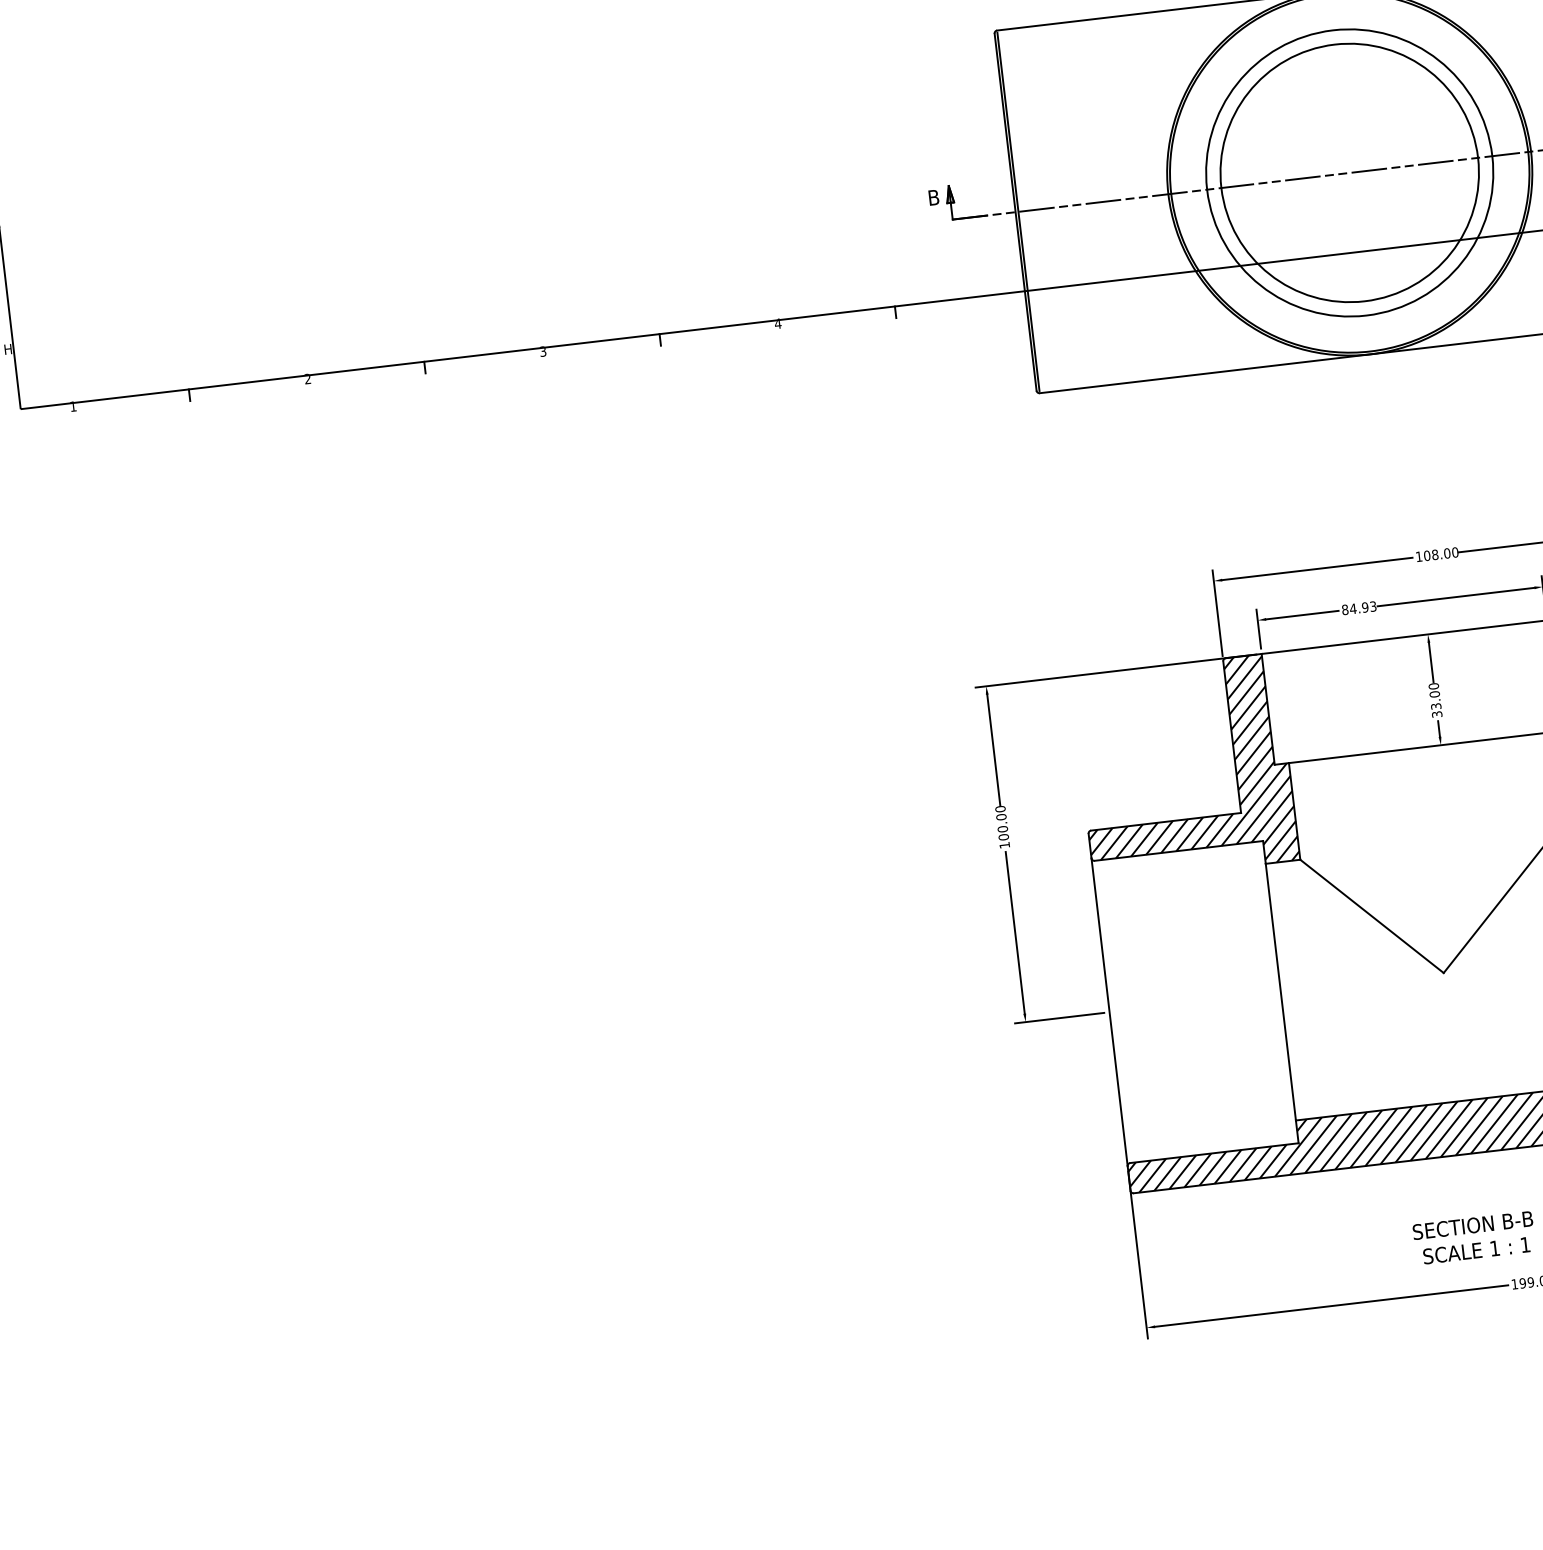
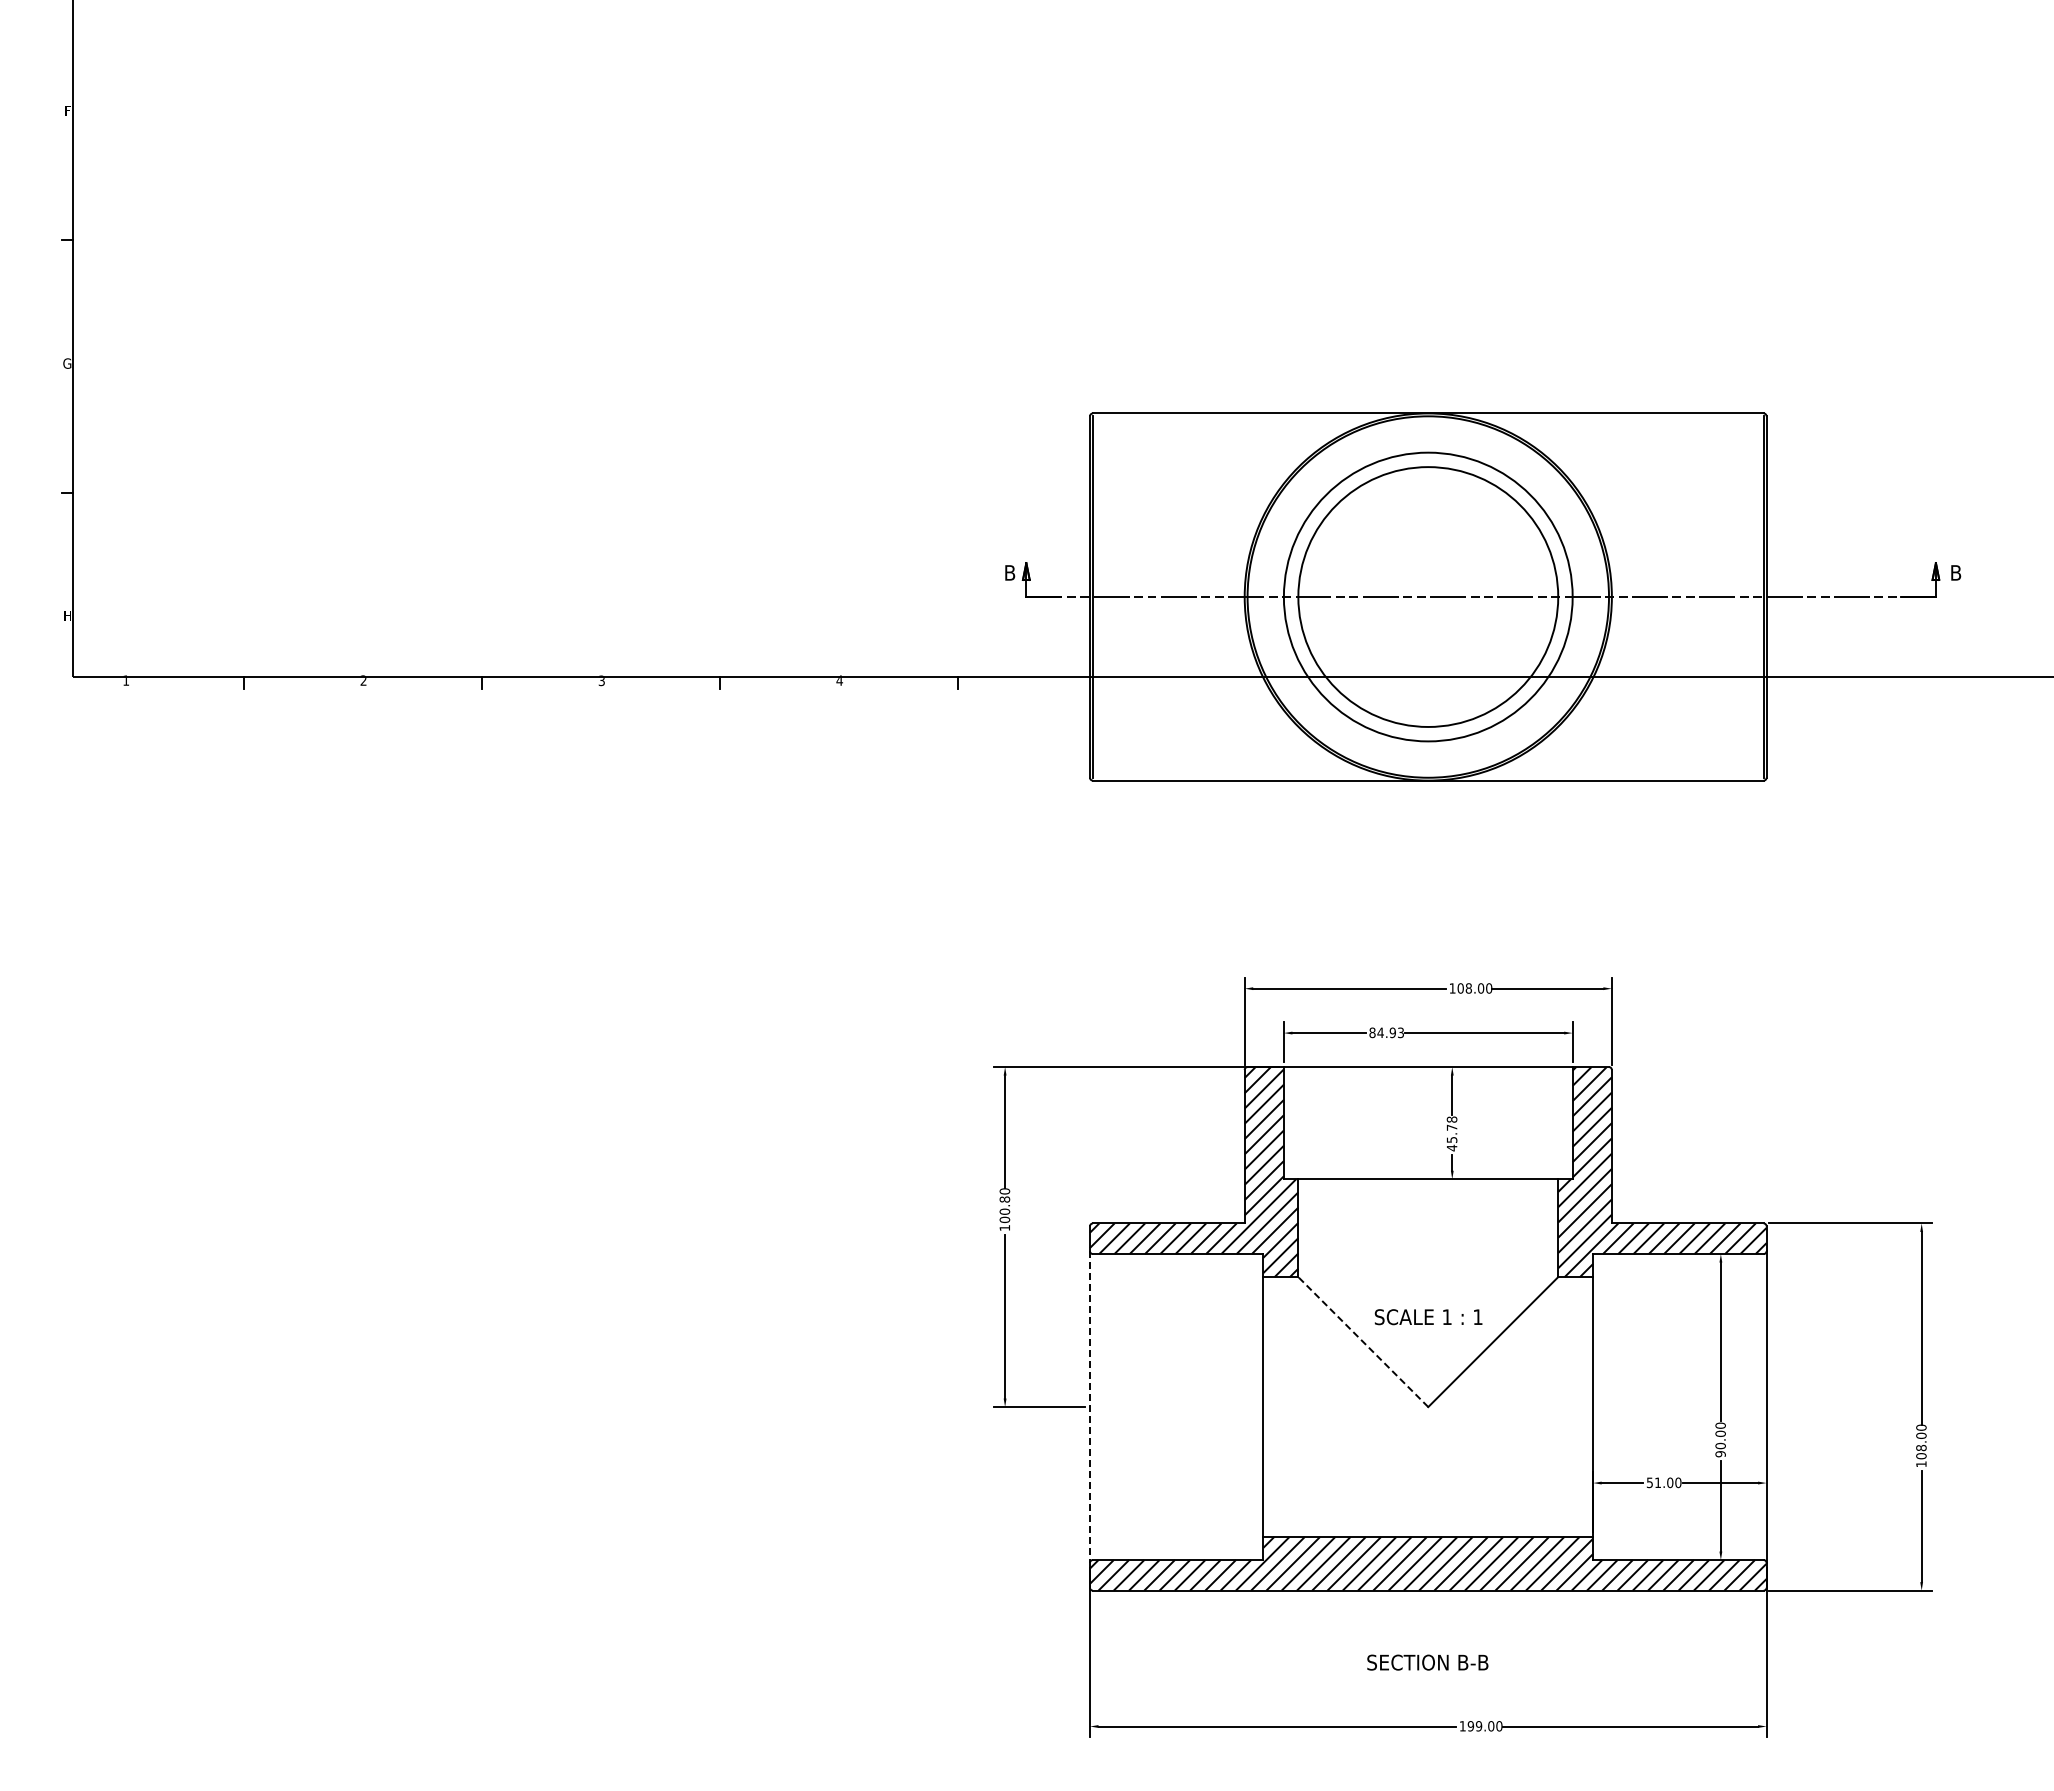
text: (1434, 700) -> (1451, 1133), 33.00 -> 45.78
text: (1001, 817) -> (1004, 1199), 100.00 -> 100.80
line: (1372, 916) -> (1363, 1342), solid -> dashed
line: (1110, 1012) -> (1090, 1407), solid -> dashed
text: (1476, 1250) -> (1428, 1317), moved

